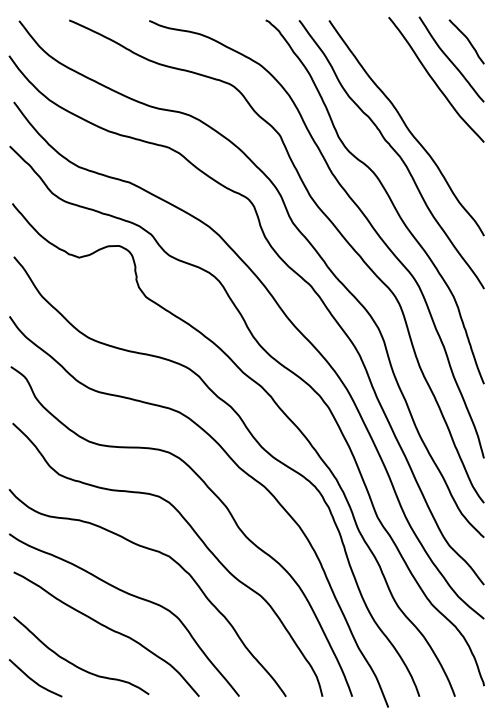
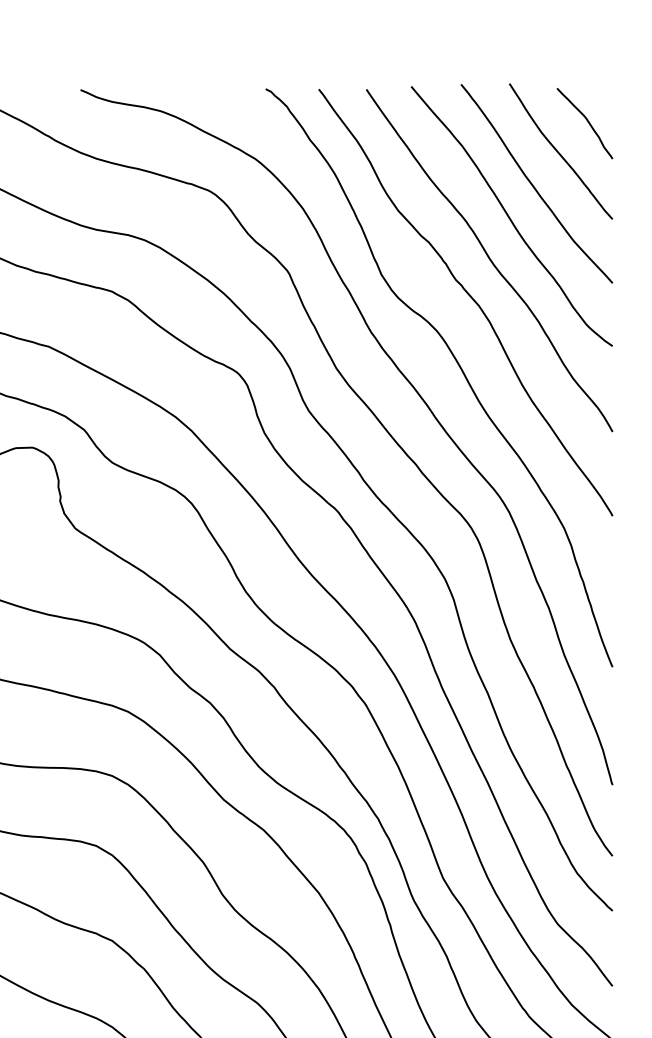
curve: (419, 100) -> (509, 216), added

